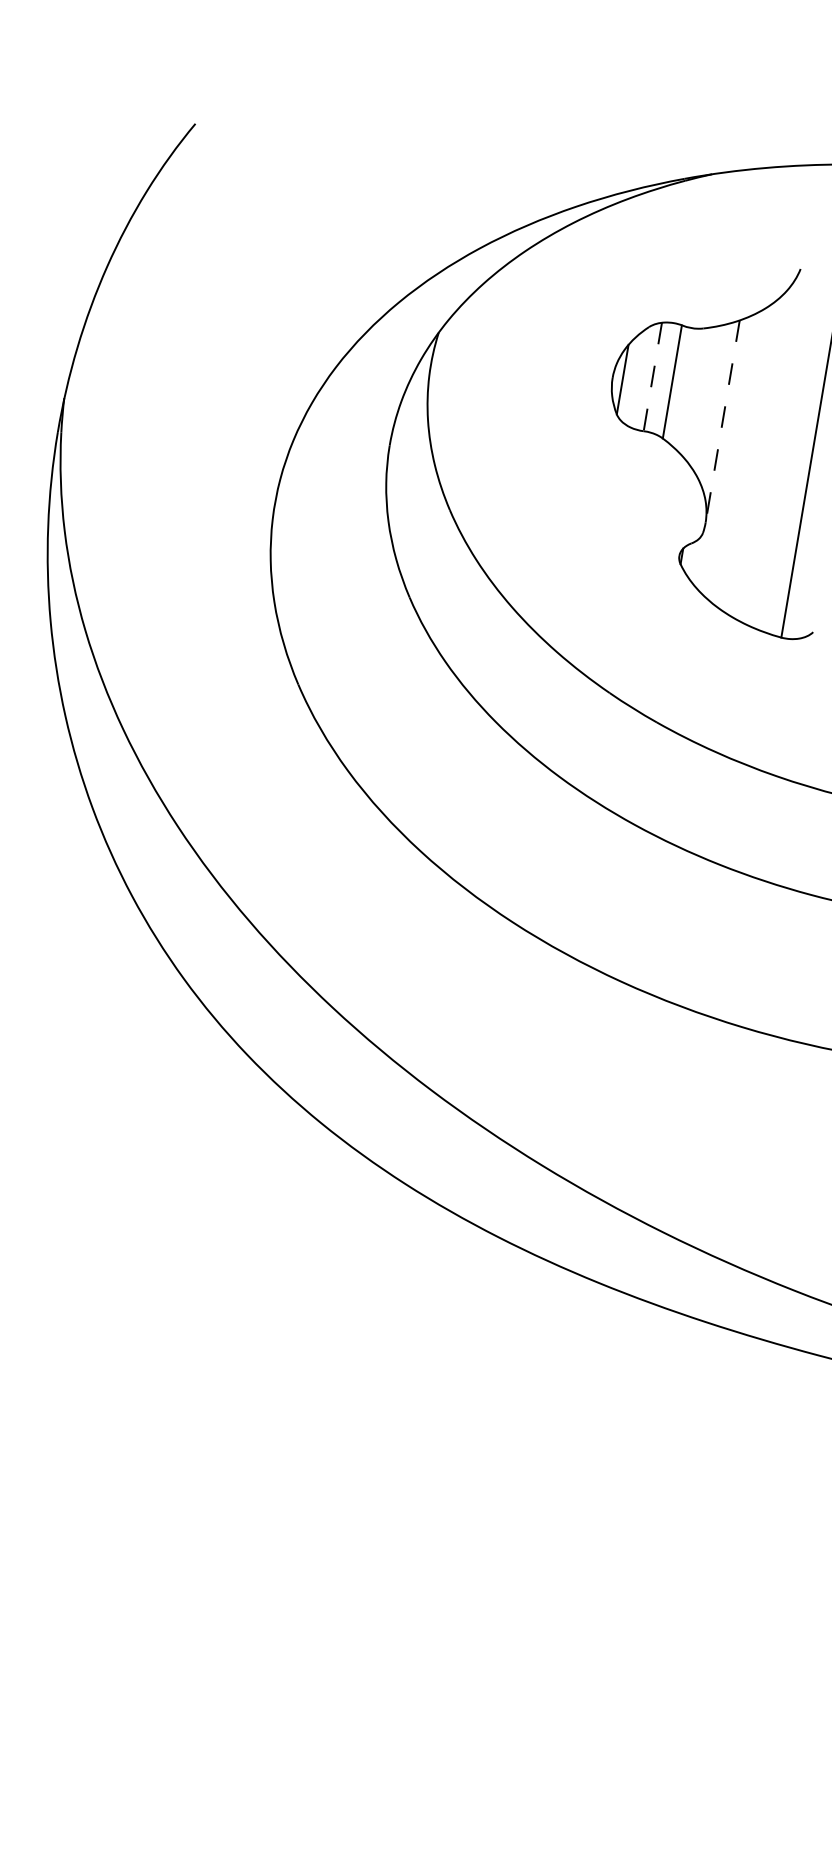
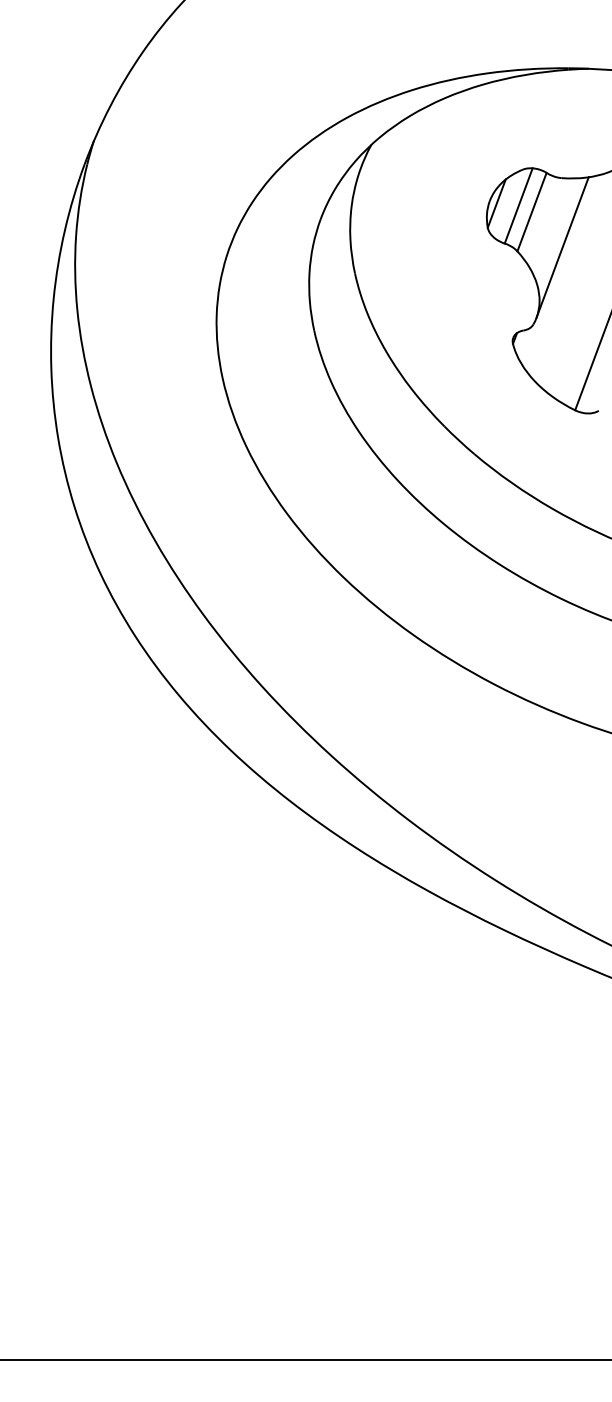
line: (652, 377) -> (518, 206), dashed -> solid
line: (722, 421) -> (562, 247), dashed -> solid

